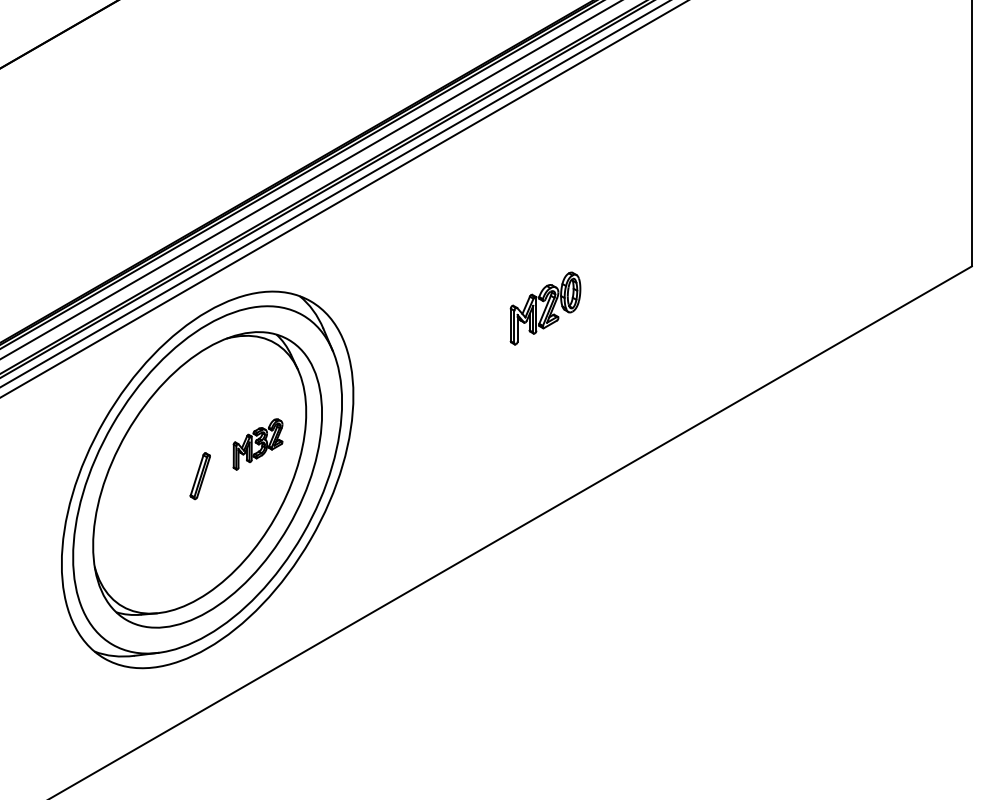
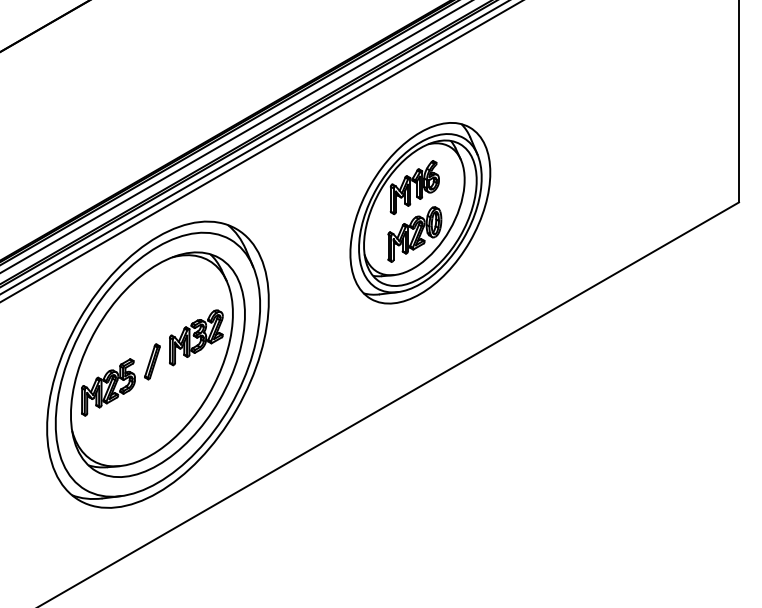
part: (552, 280) -> (420, 213), added
part: (257, 444) -> (195, 337), size x1.43
part: (142, 509) -> (108, 387), added

